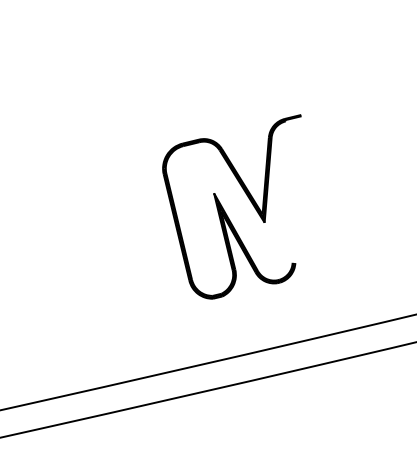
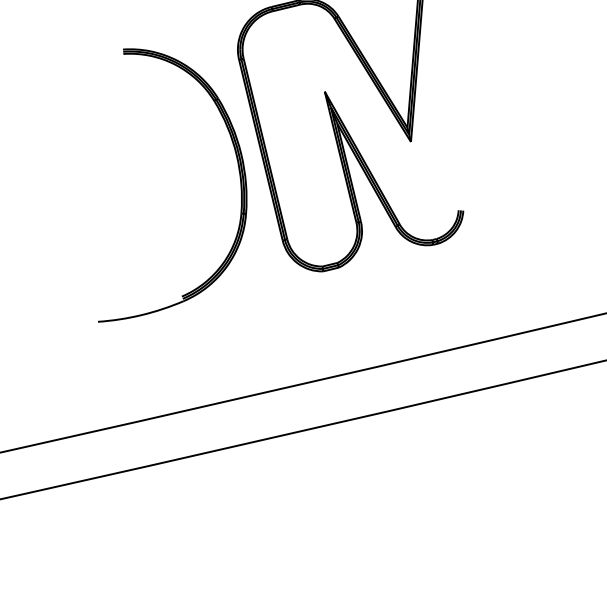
part: (163, 244) -> (238, 178), added

